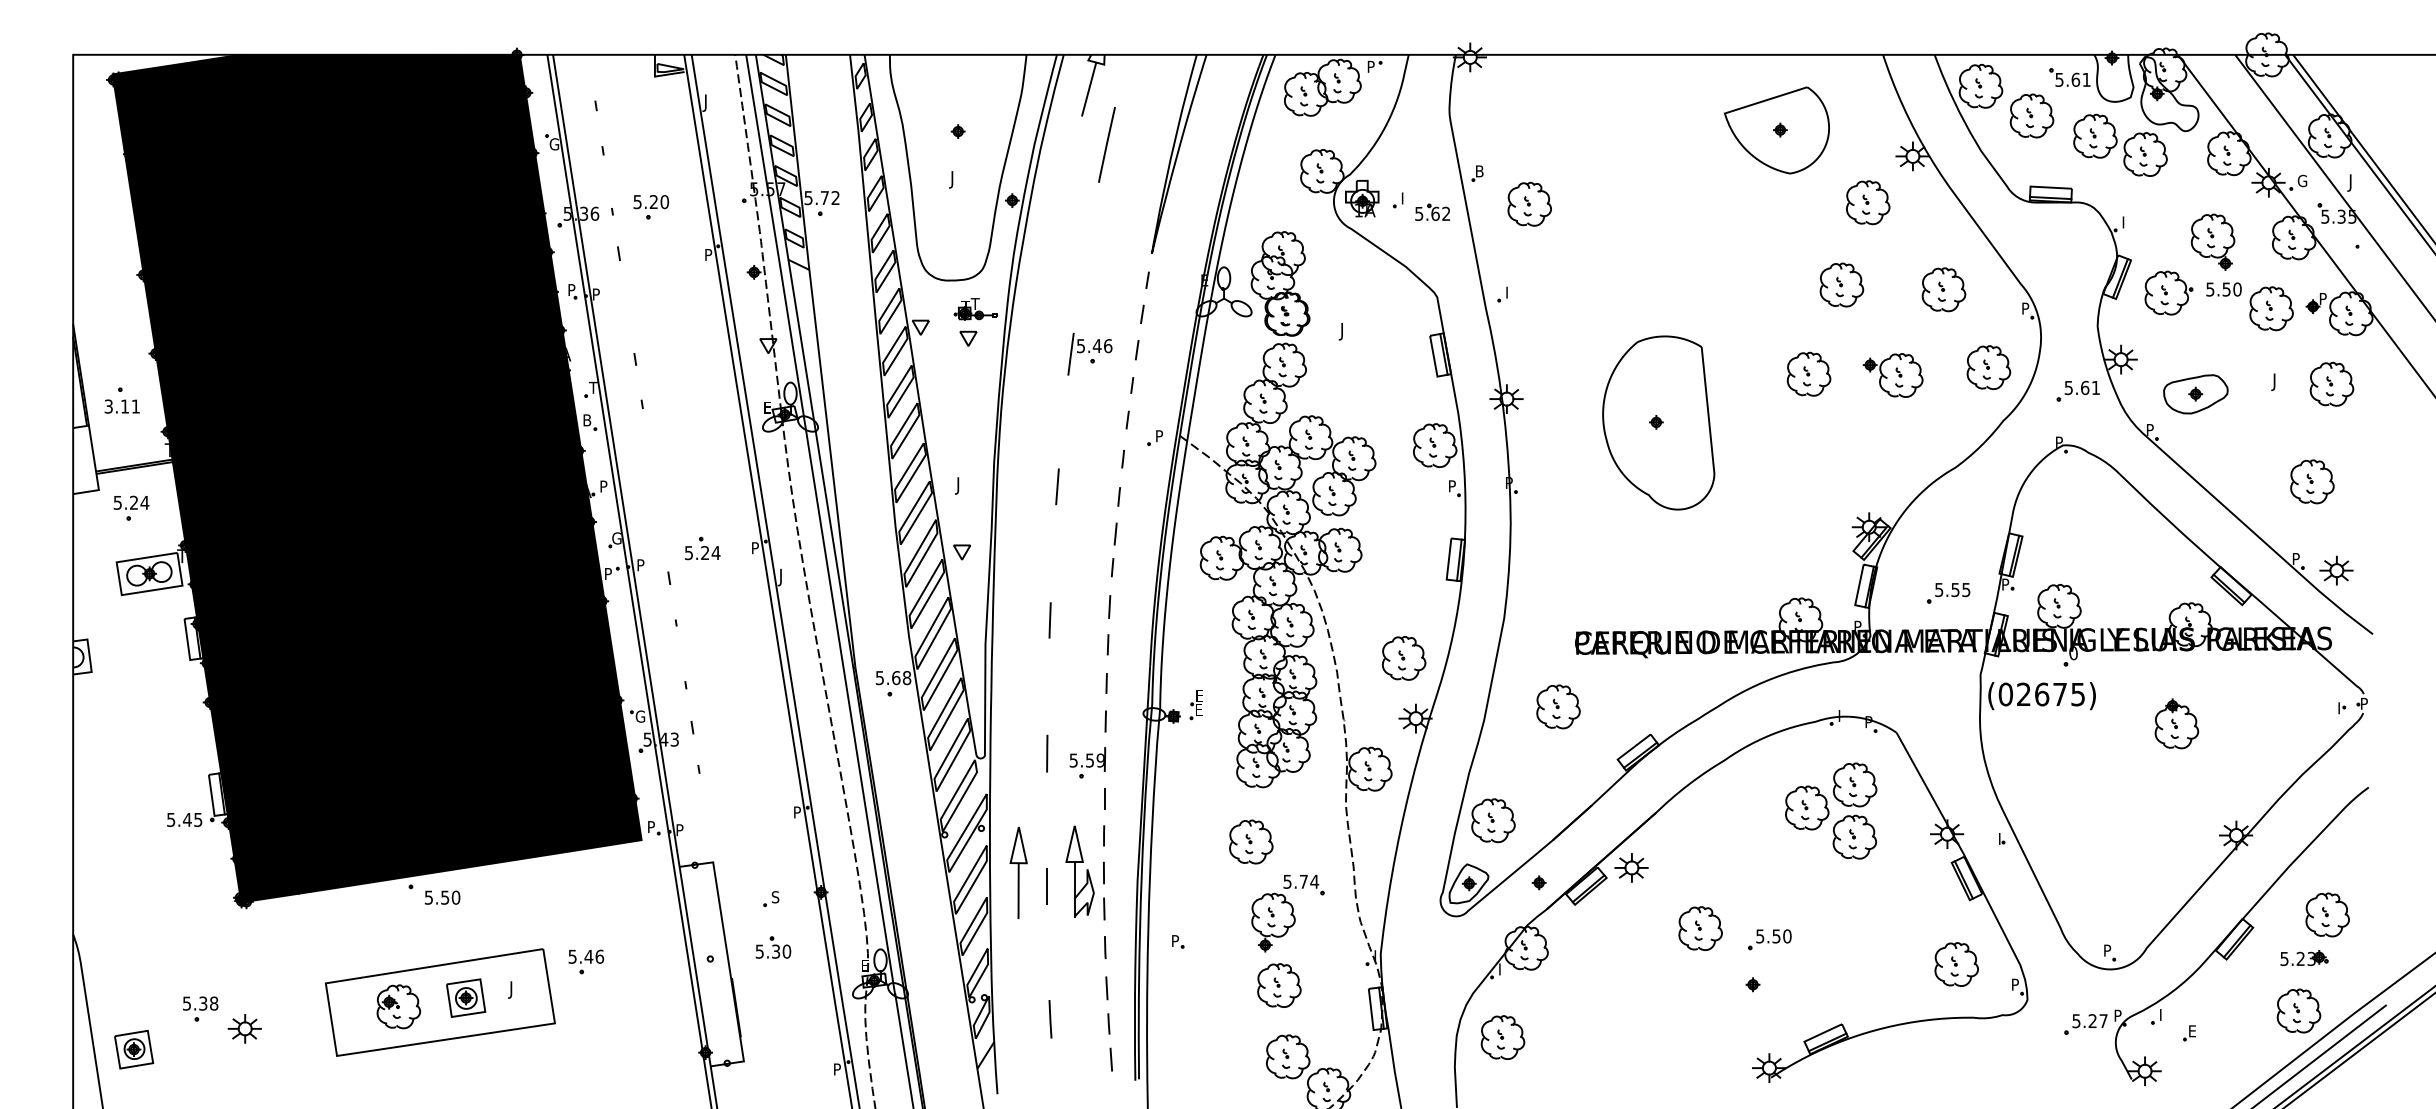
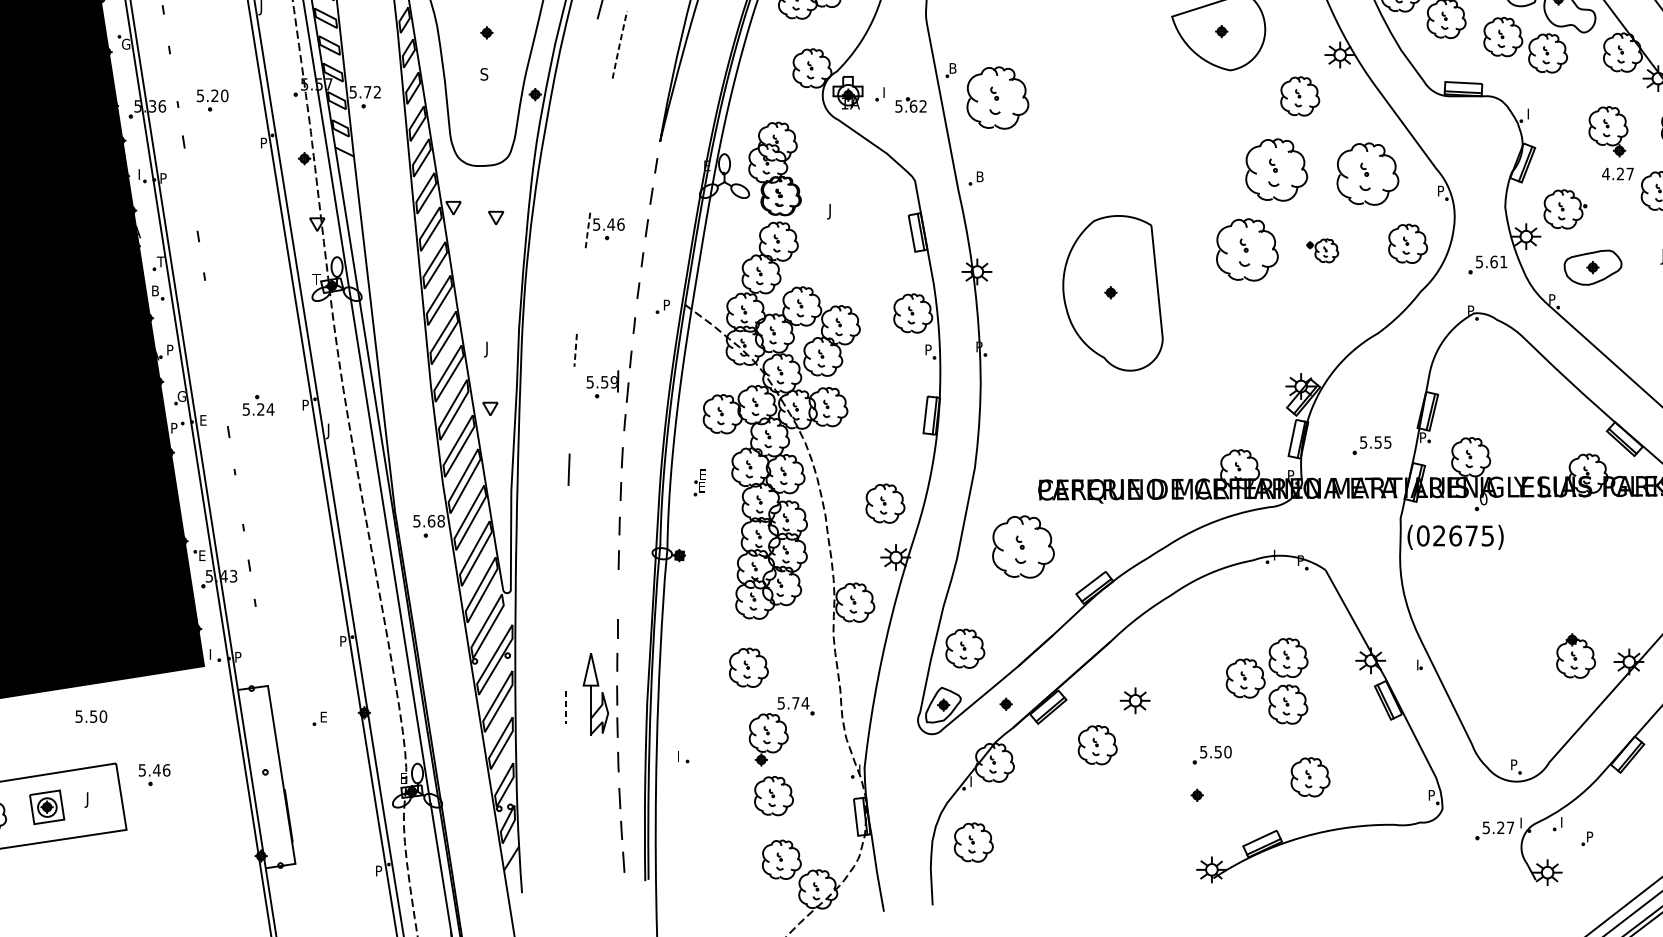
line: (1106, 144) -> (619, 44), solid -> dashed
text: (954, 179) -> (483, 75), J -> S
part: (1529, 203) -> (997, 97), size x1.6
part: (1841, 284) -> (1276, 169), size x1.6
text: (572, 287) -> (142, 172), P -> I
part: (1943, 289) -> (1367, 173), size x1.6
text: (2223, 289) -> (1617, 173), 5.50 -> 4.27
text: (1510, 292) -> (980, 176), I -> B
part: (2168, 292) -> (1565, 208), moved
part: (975, 309) -> (502, 191), removed
line: (1070, 355) -> (587, 232), solid -> dashed
part: (1808, 373) -> (1246, 249), size x1.6
part: (1892, 375) -> (1321, 250), size x0.6
text: (767, 407) -> (316, 279), E -> T
line: (1057, 487) -> (575, 350), solid -> dashed
text: (641, 565) -> (203, 420), P -> E
part: (1195, 705) -> (699, 483), moved
part: (1558, 706) -> (1023, 546), size x1.6
text: (640, 716) -> (203, 555), G -> E
part: (2176, 723) -> (1575, 655), moved
line: (1047, 753) -> (566, 588), removed
part: (1087, 762) -> (602, 384), moved
part: (1831, 810) -> (1267, 680), moved
text: (651, 824) -> (212, 652), P -> I
part: (1631, 867) -> (1135, 700), moved
part: (1018, 872) -> (540, 695), removed
line: (1047, 886) -> (566, 707), solid -> dashed
text: (442, 897) -> (91, 716), moved
text: (775, 897) -> (323, 717), S -> E
part: (1700, 928) -> (1097, 745), moved
text: (1175, 940) -> (681, 755), P -> I
part: (773, 947) -> (321, 762), removed
part: (1956, 964) -> (1310, 777), moved
text: (2118, 1012) -> (1523, 820), P -> I
line: (1050, 1019) -> (569, 826), removed
text: (2192, 1031) -> (1590, 837), E -> P

